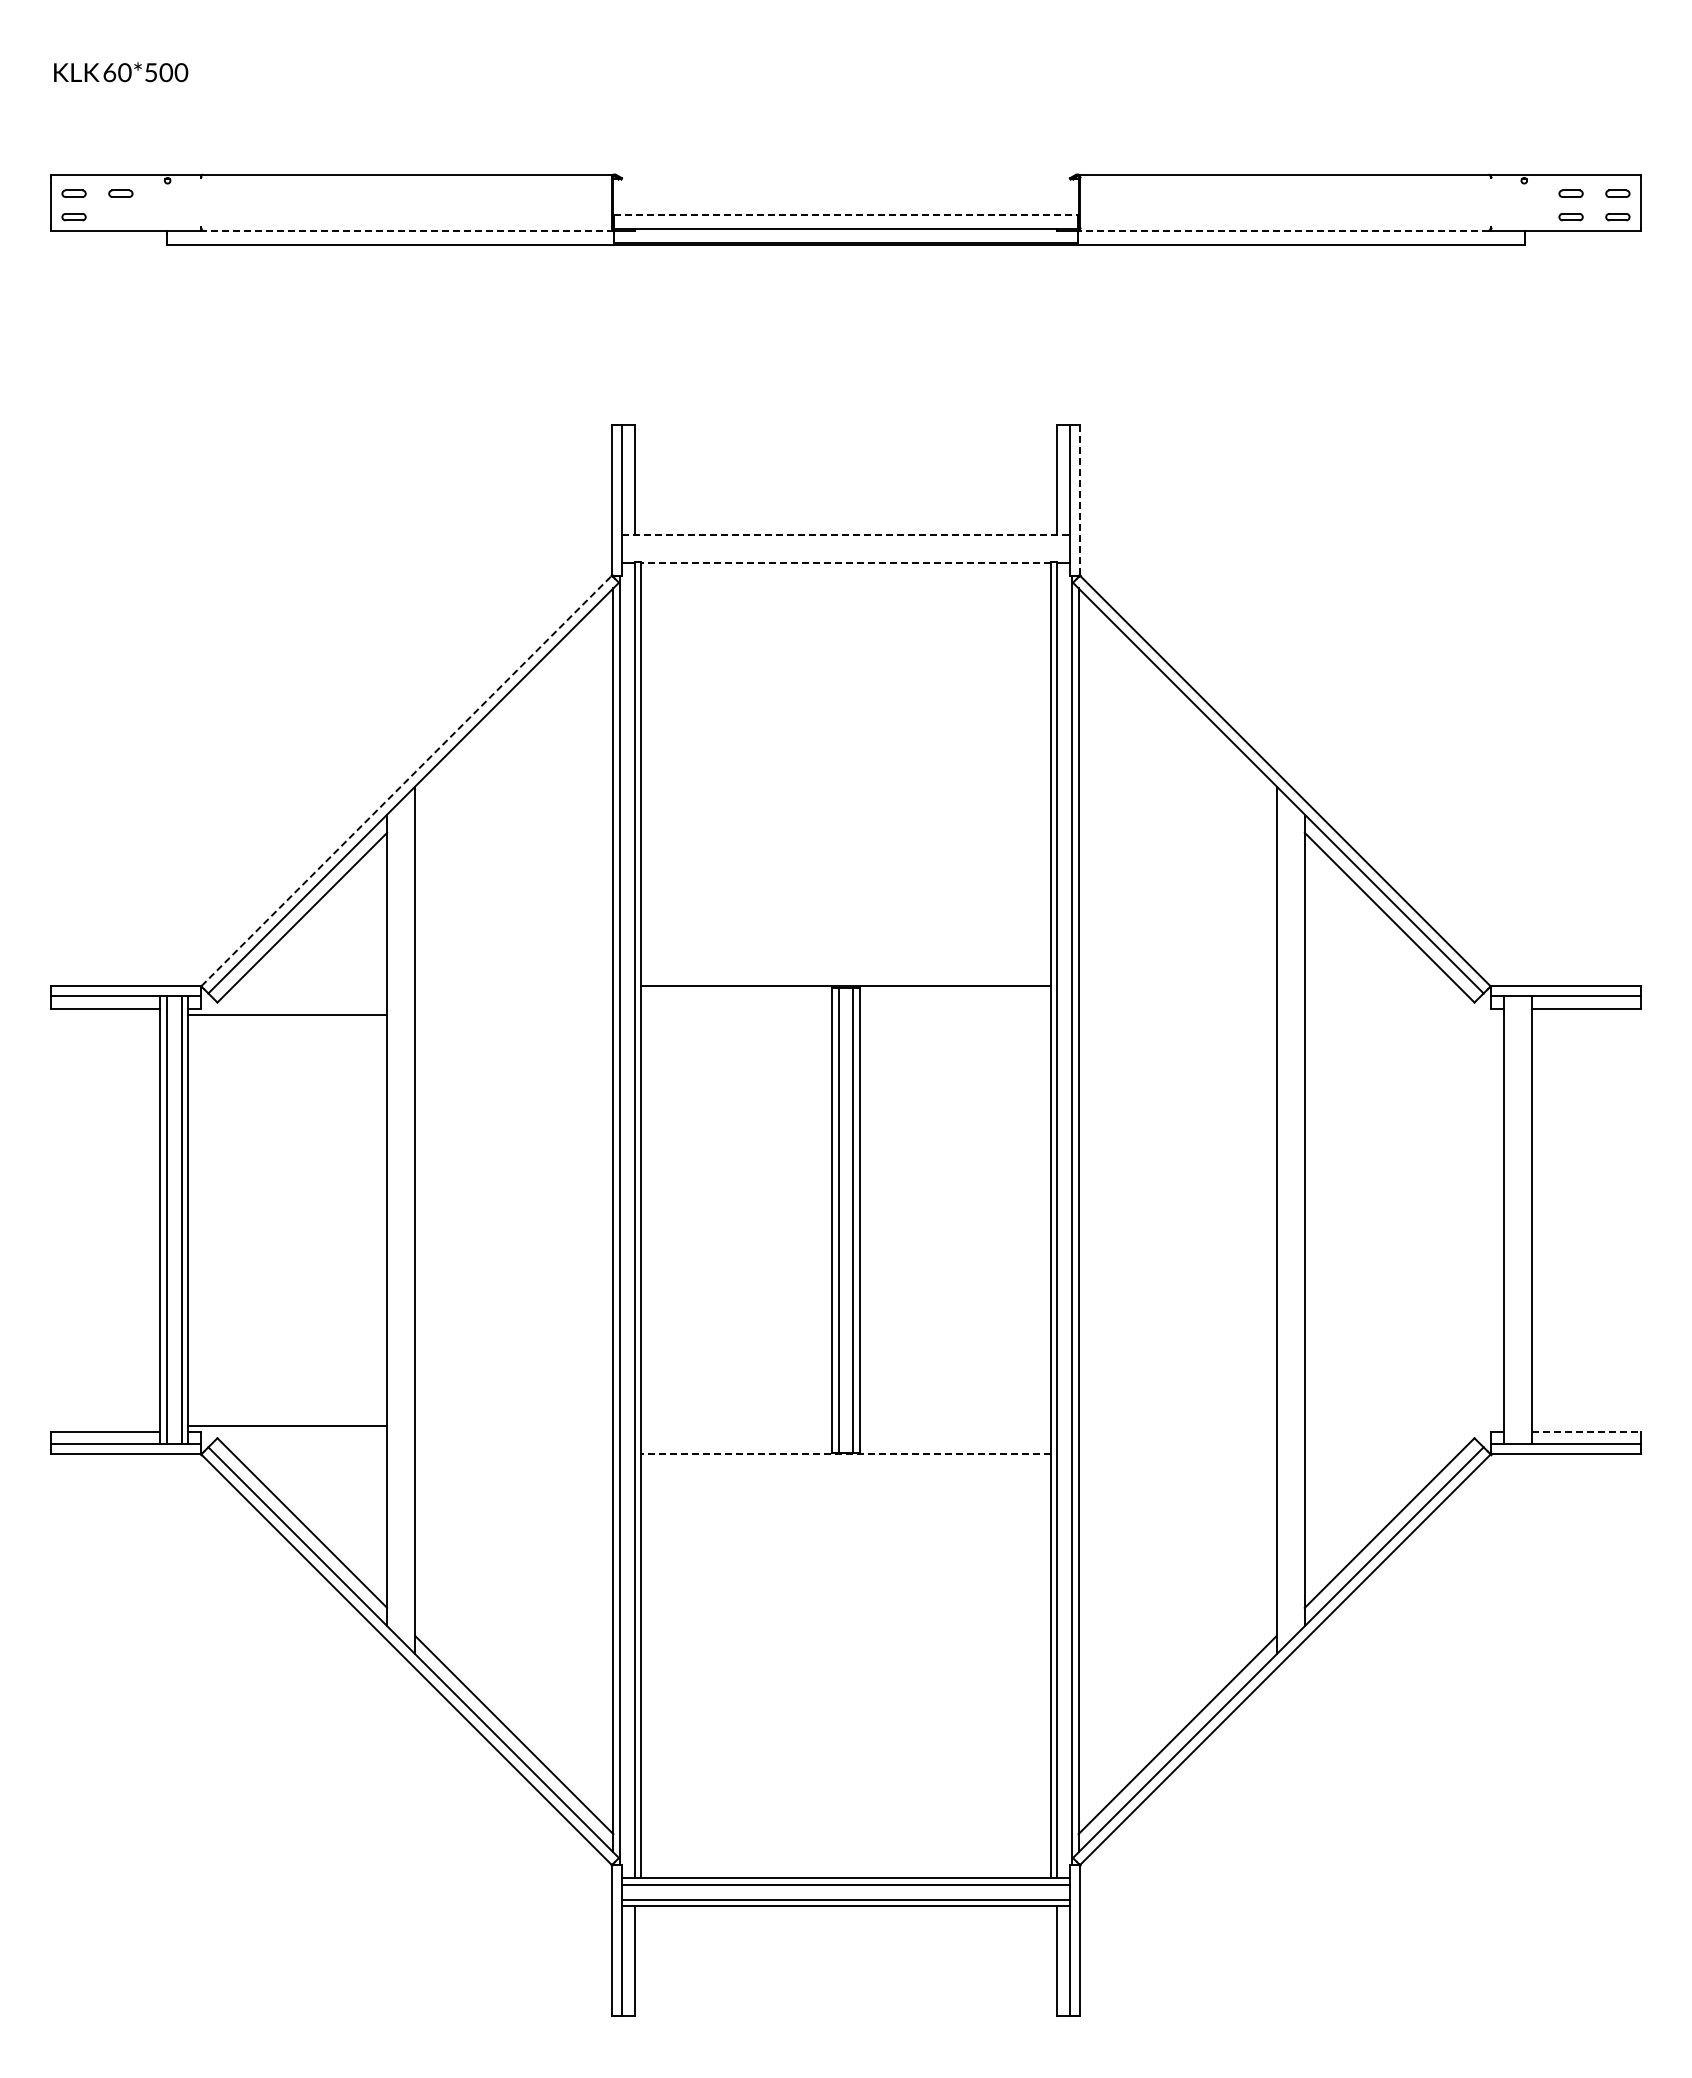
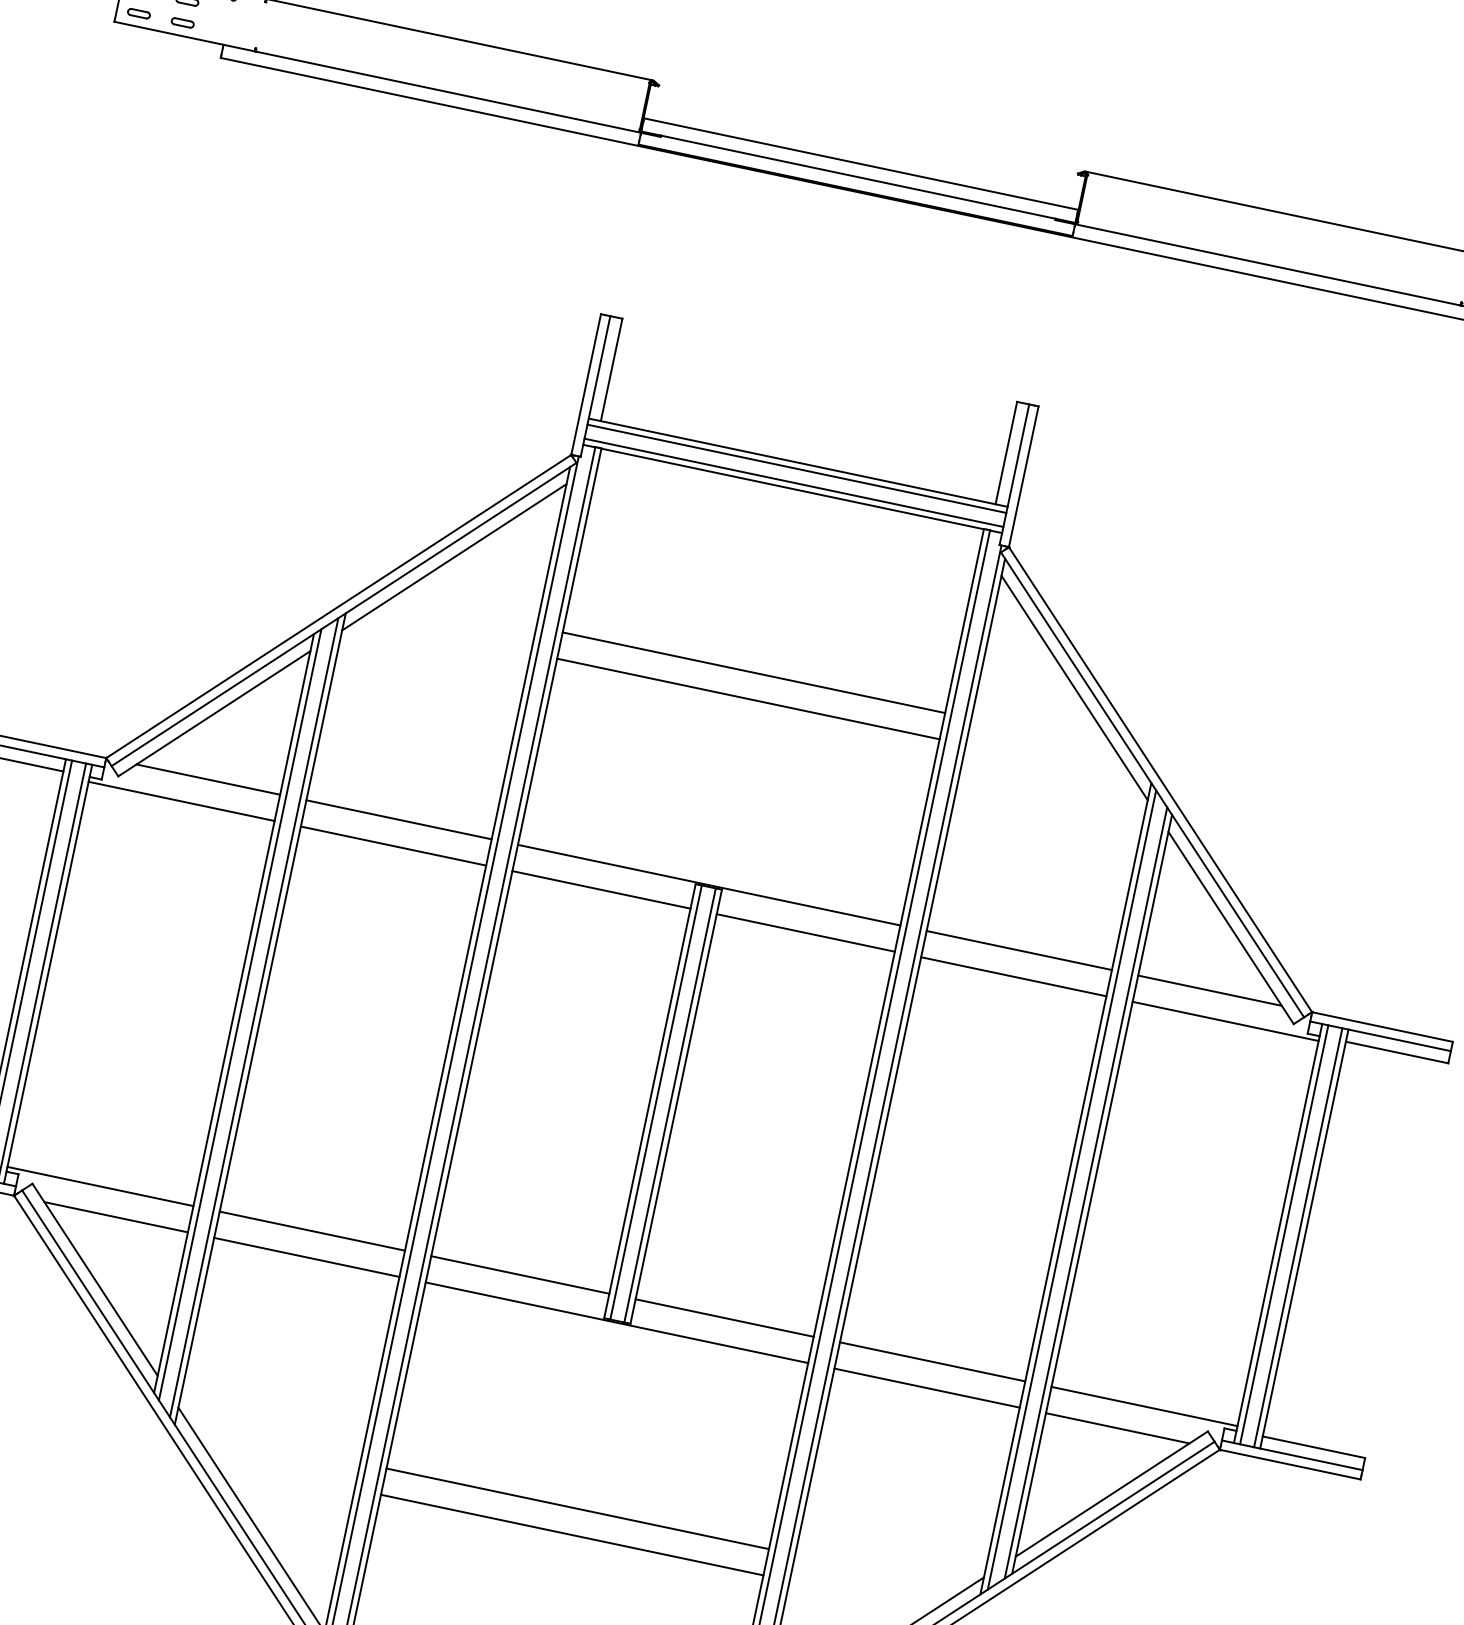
line: (846, 215) -> (861, 164), dashed -> solid
part: (120, 217) -> (182, 23), added
line: (408, 230) -> (449, 92), dashed -> solid
line: (1282, 230) -> (1266, 264), dashed -> solid
line: (1079, 500) -> (1023, 476), dashed -> solid
line: (845, 534) -> (797, 462), dashed -> solid
line: (845, 541) -> (796, 469), added
line: (845, 556) -> (793, 483), added
line: (845, 562) -> (792, 488), dashed -> solid
line: (514, 705) -> (454, 557), added
line: (1177, 705) -> (1074, 687), added
line: (845, 759) -> (753, 672), added
line: (406, 780) -> (338, 605), dashed -> solid
line: (845, 787) -> (747, 699), added
line: (310, 986) -> (208, 779), added
line: (514, 986) -> (399, 819), added
line: (1177, 986) -> (1019, 950), added
line: (1381, 986) -> (1209, 990), added
line: (514, 1014) -> (393, 846), added
line: (736, 1014) -> (601, 889), added
line: (955, 1014) -> (806, 932), added
line: (1177, 1014) -> (1013, 976), added
line: (1403, 1014) -> (1224, 1021), added
line: (393, 1220) -> (239, 1014), added
line: (408, 1220) -> (253, 1017), added
line: (1283, 1220) -> (1072, 1190), added
line: (1298, 1220) -> (1086, 1193), added
line: (1510, 1220) -> (1284, 1234), added
line: (1525, 1220) -> (1298, 1237), added
line: (514, 1426) -> (312, 1231), added
line: (736, 1426) -> (520, 1275), added
line: (955, 1426) -> (724, 1318), added
line: (1177, 1426) -> (932, 1361), added
line: (1403, 1426) -> (1143, 1406), added
line: (1586, 1431) -> (1313, 1447), dashed -> solid
line: (310, 1454) -> (116, 1217), added
line: (514, 1454) -> (307, 1257), added
line: (845, 1454) -> (616, 1322), dashed -> solid
line: (1177, 1454) -> (926, 1388), added
line: (1381, 1454) -> (1117, 1428), added
line: (845, 1653) -> (577, 1508), added
line: (845, 1681) -> (571, 1534), added

